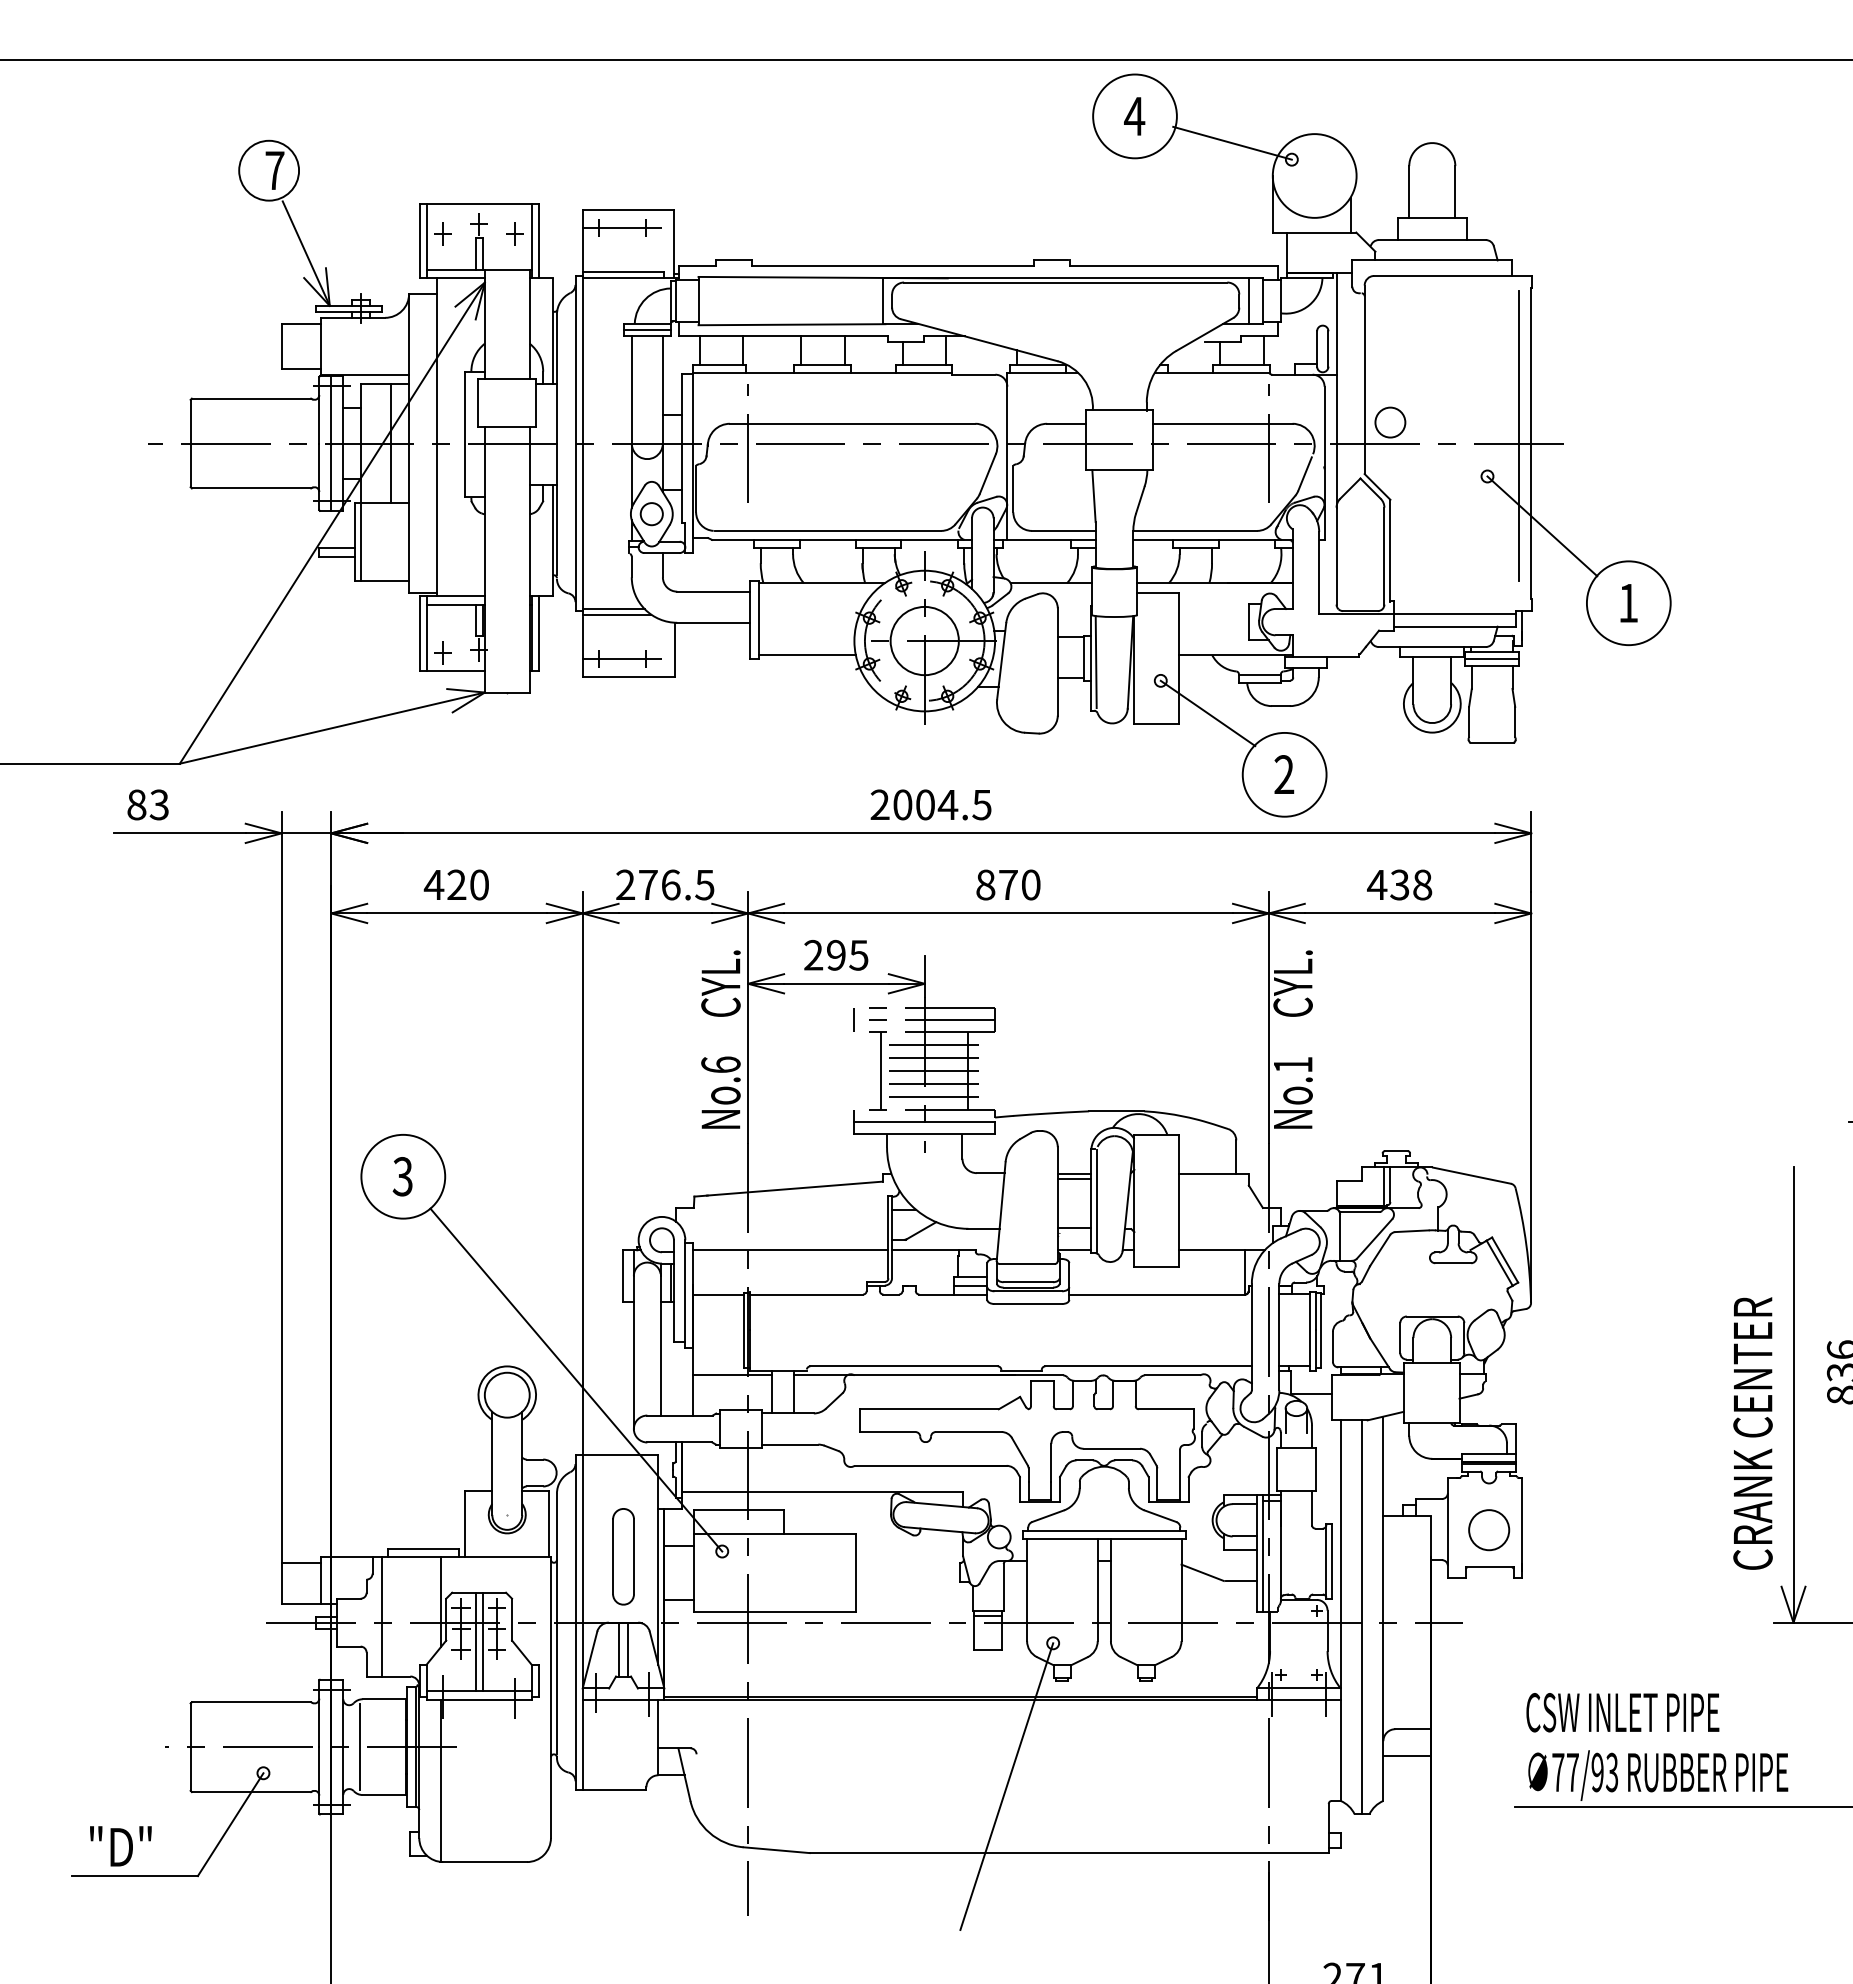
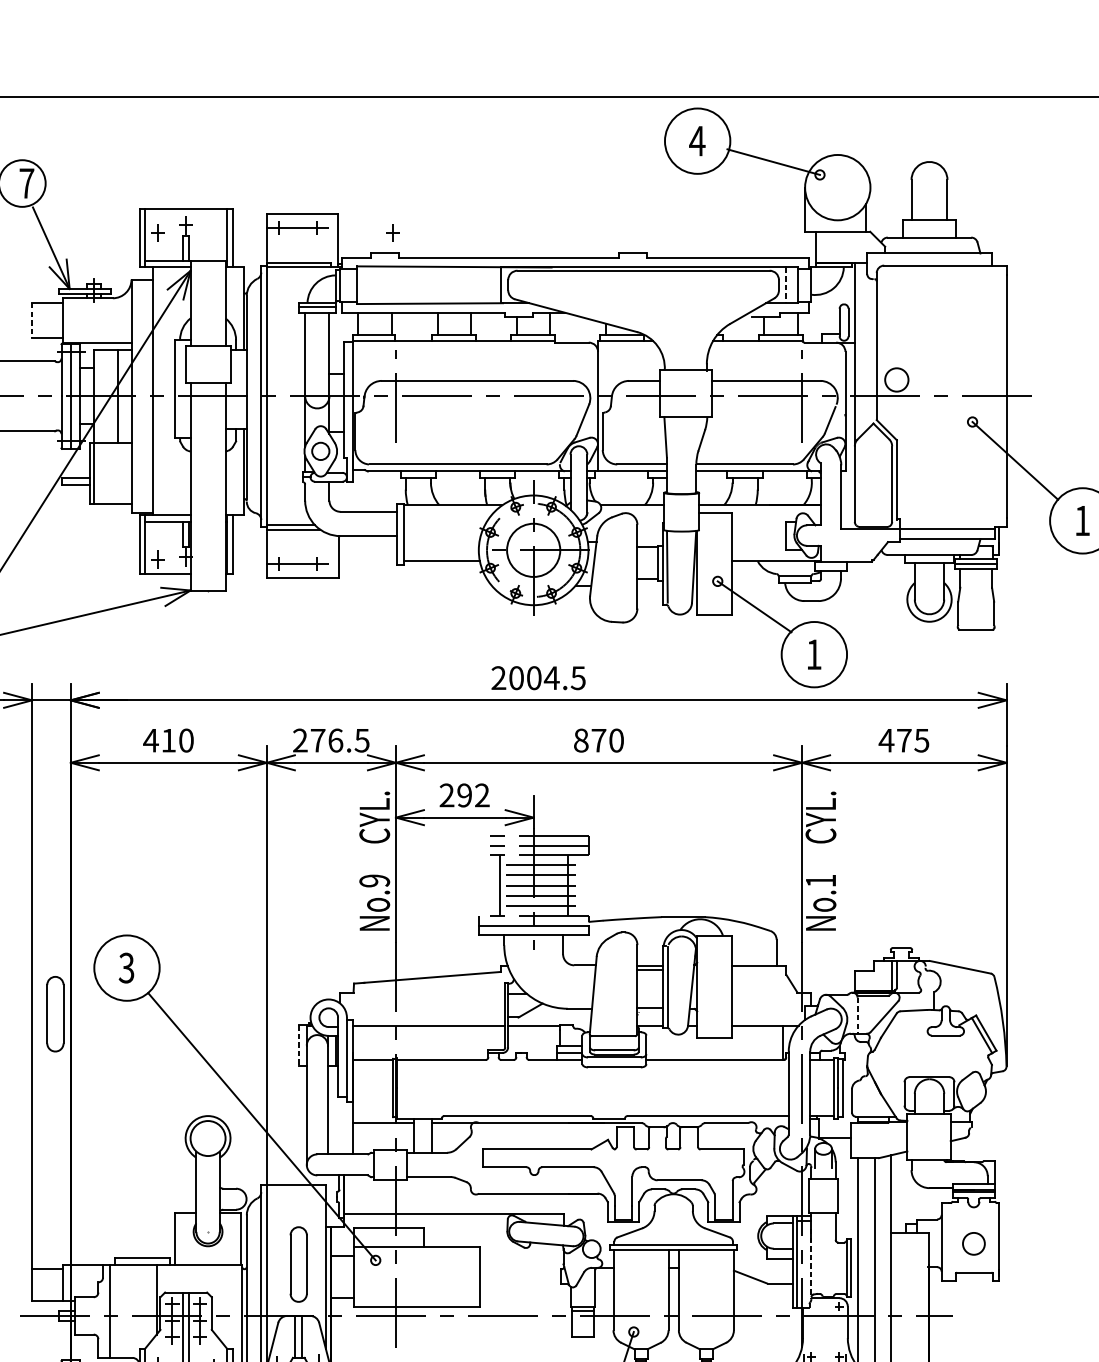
part: (514, 233) -> (392, 232), moved
line: (1248, 301) -> (786, 285), solid -> dashed
line: (281, 346) -> (31, 320), solid -> dashed
line: (1519, 435) -> (997, 390), removed
text: (1284, 774) -> (814, 654), 2 -> 1
text: (456, 884) -> (168, 740), 420 -> 410
text: (1411, 884) -> (913, 740), 438 -> 475
text: (858, 954) -> (481, 794), 295 -> 292
line: (853, 1019) -> (478, 845), removed
text: (720, 1064) -> (374, 880), No.6 -> No.9
part: (311, 1235) -> (55, 1013), added
line: (1340, 1238) -> (857, 1016), solid -> dashed
line: (623, 1276) -> (298, 1045), solid -> dashed
circle: (1489, 1530) -> (974, 1244), size x0.7
line: (1280, 1556) -> (811, 1264), solid -> dashed

